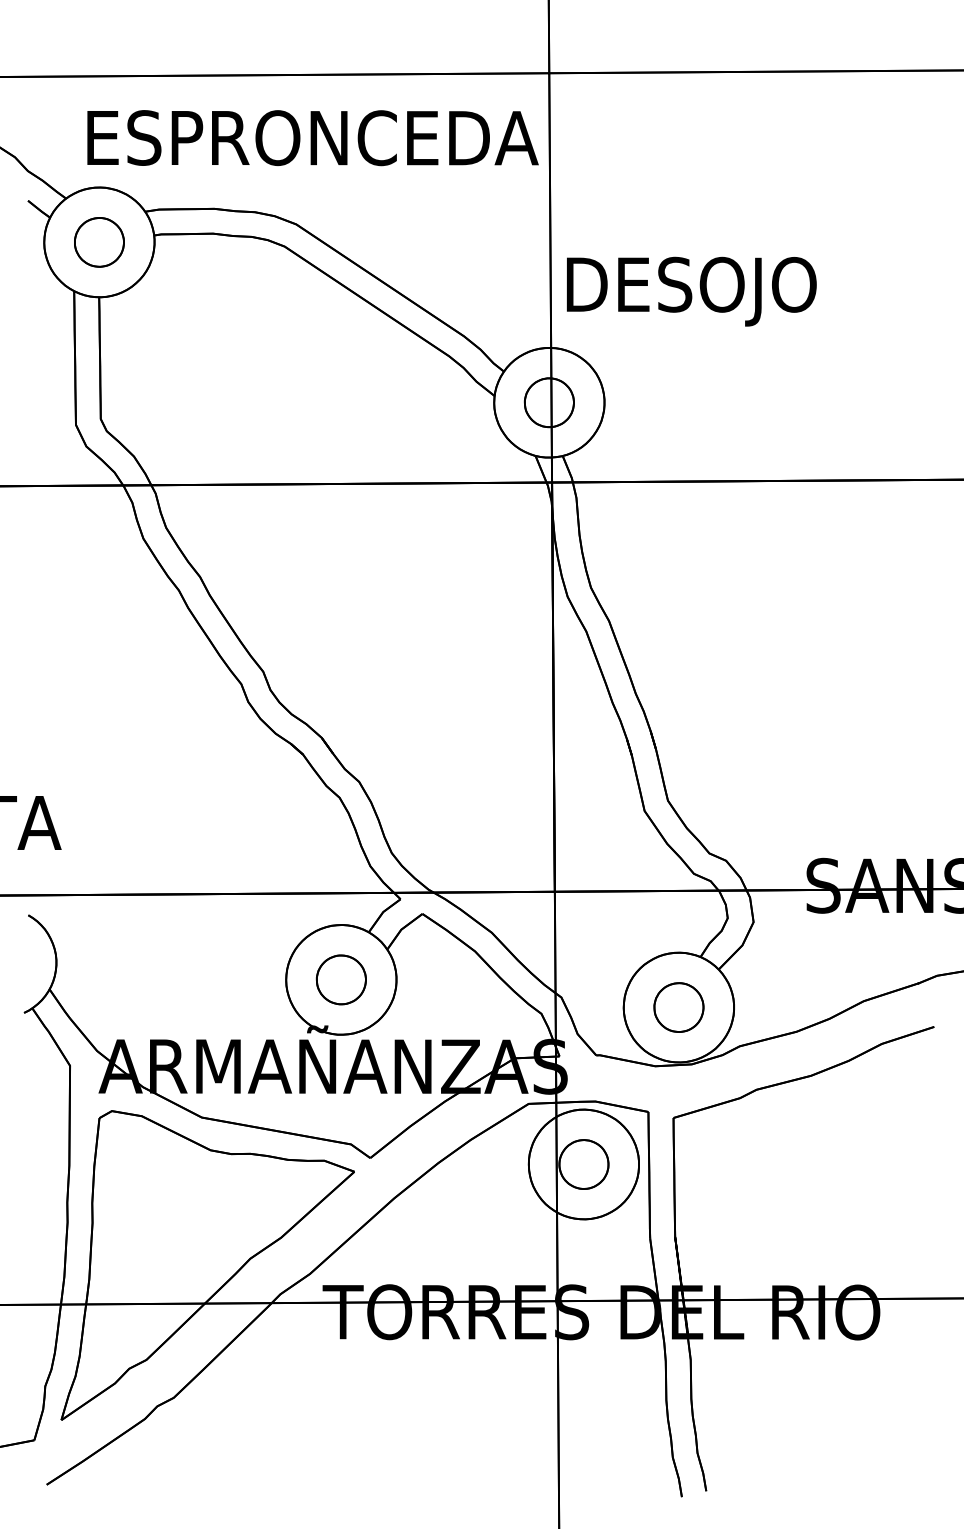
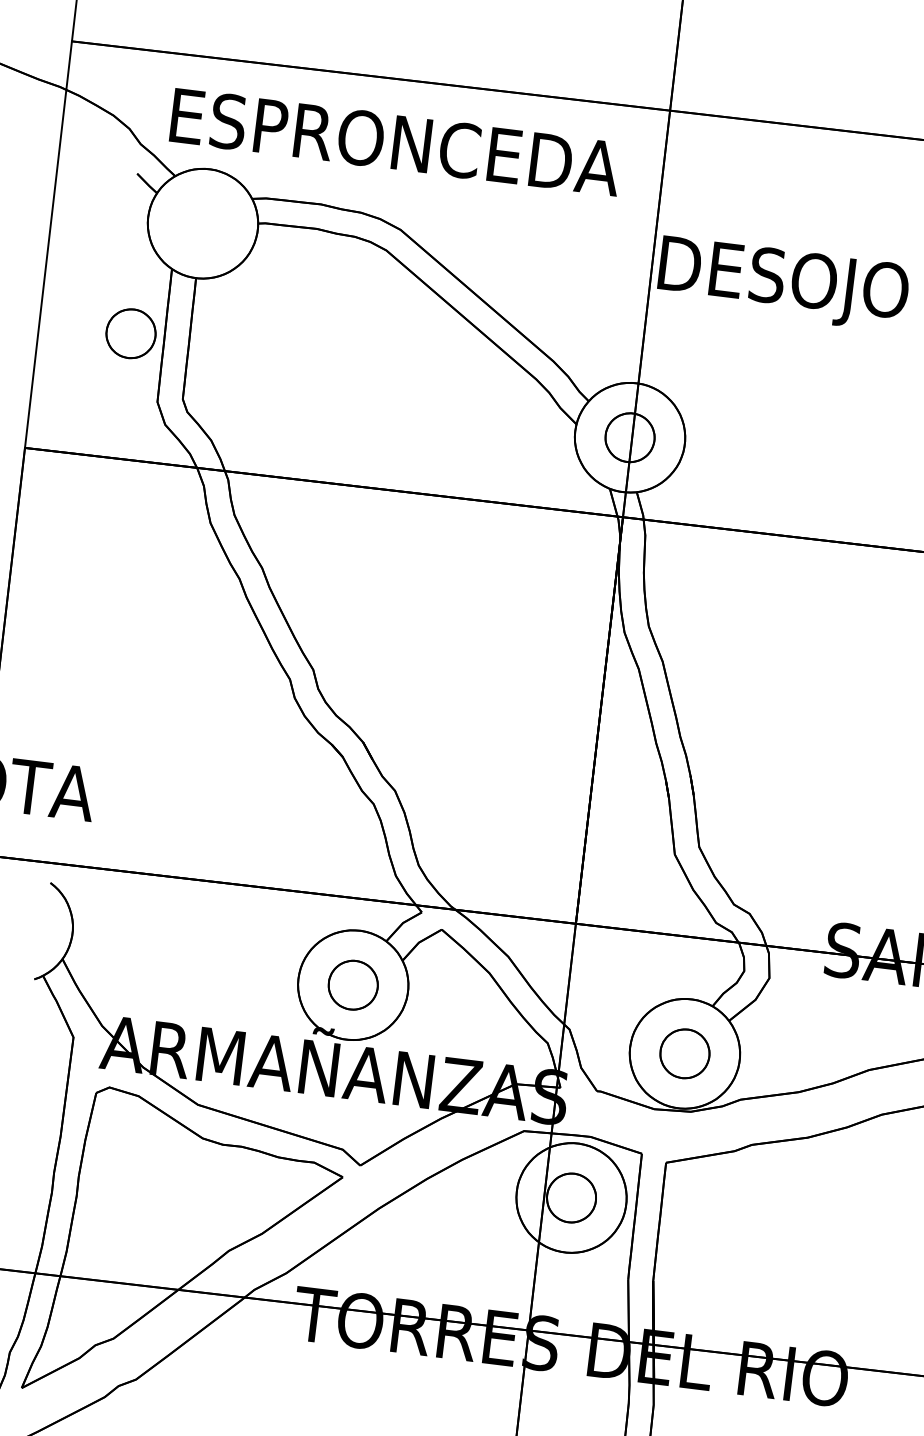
text: (312, 138) -> (395, 142), moved
part: (99, 242) -> (131, 333), moved
text: (691, 291) -> (783, 283), moved

